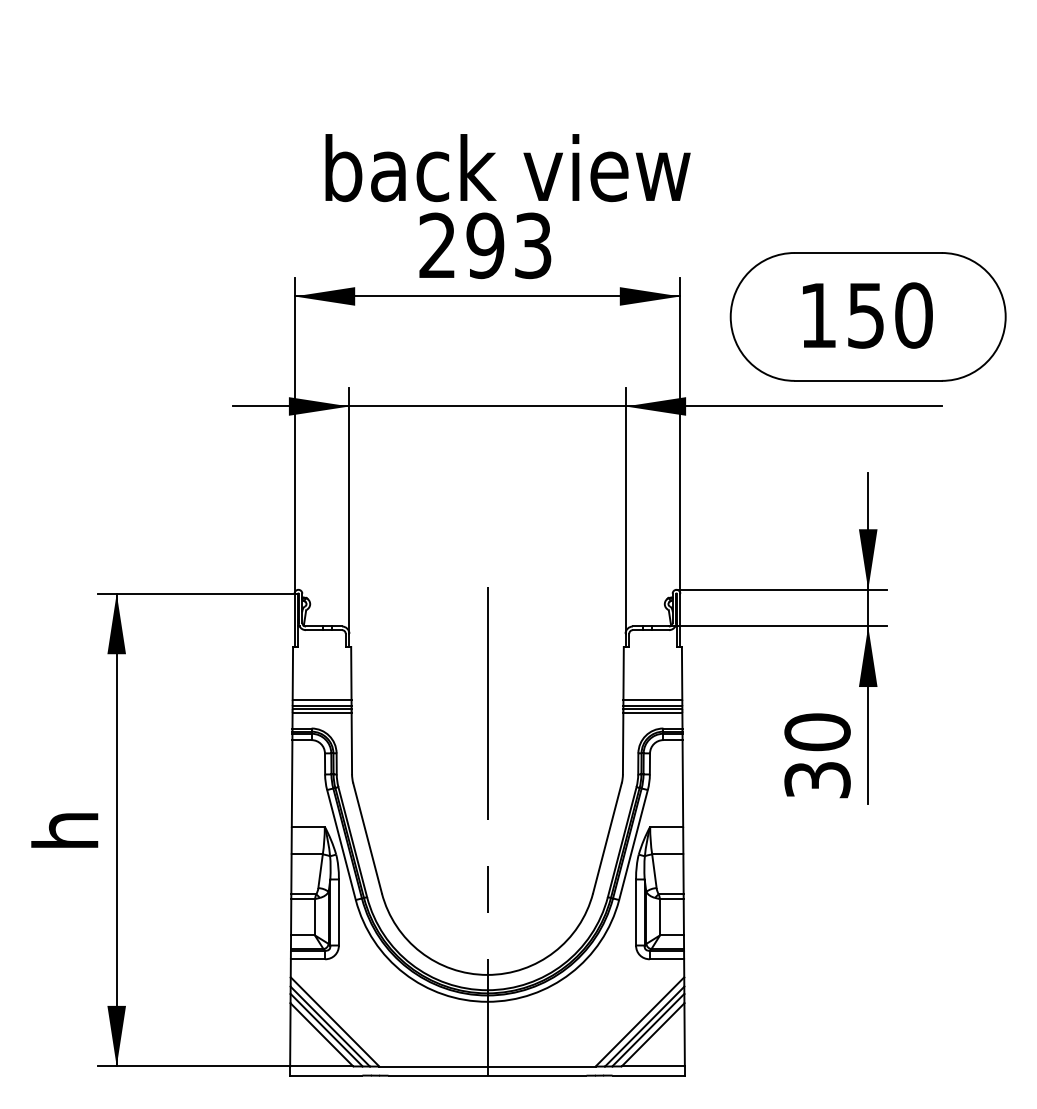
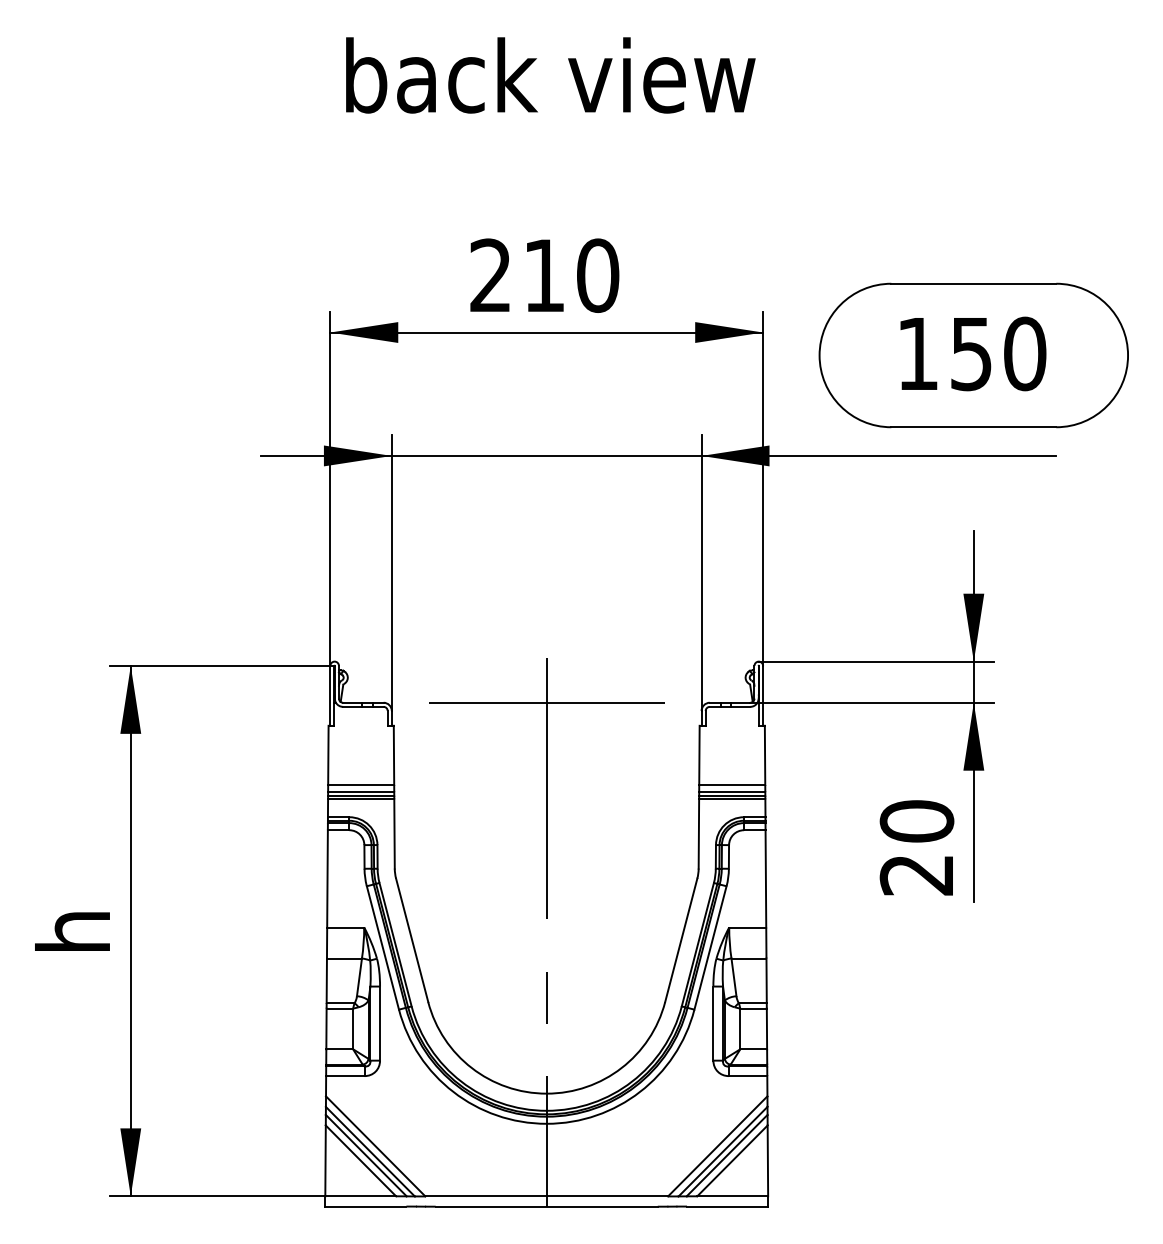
text: (507, 168) -> (550, 75), moved
text: (509, 245) -> (571, 275), 293 -> 210
line: (487, 626) -> (546, 702), added
text: (817, 780) -> (916, 875), 30 -> 20

